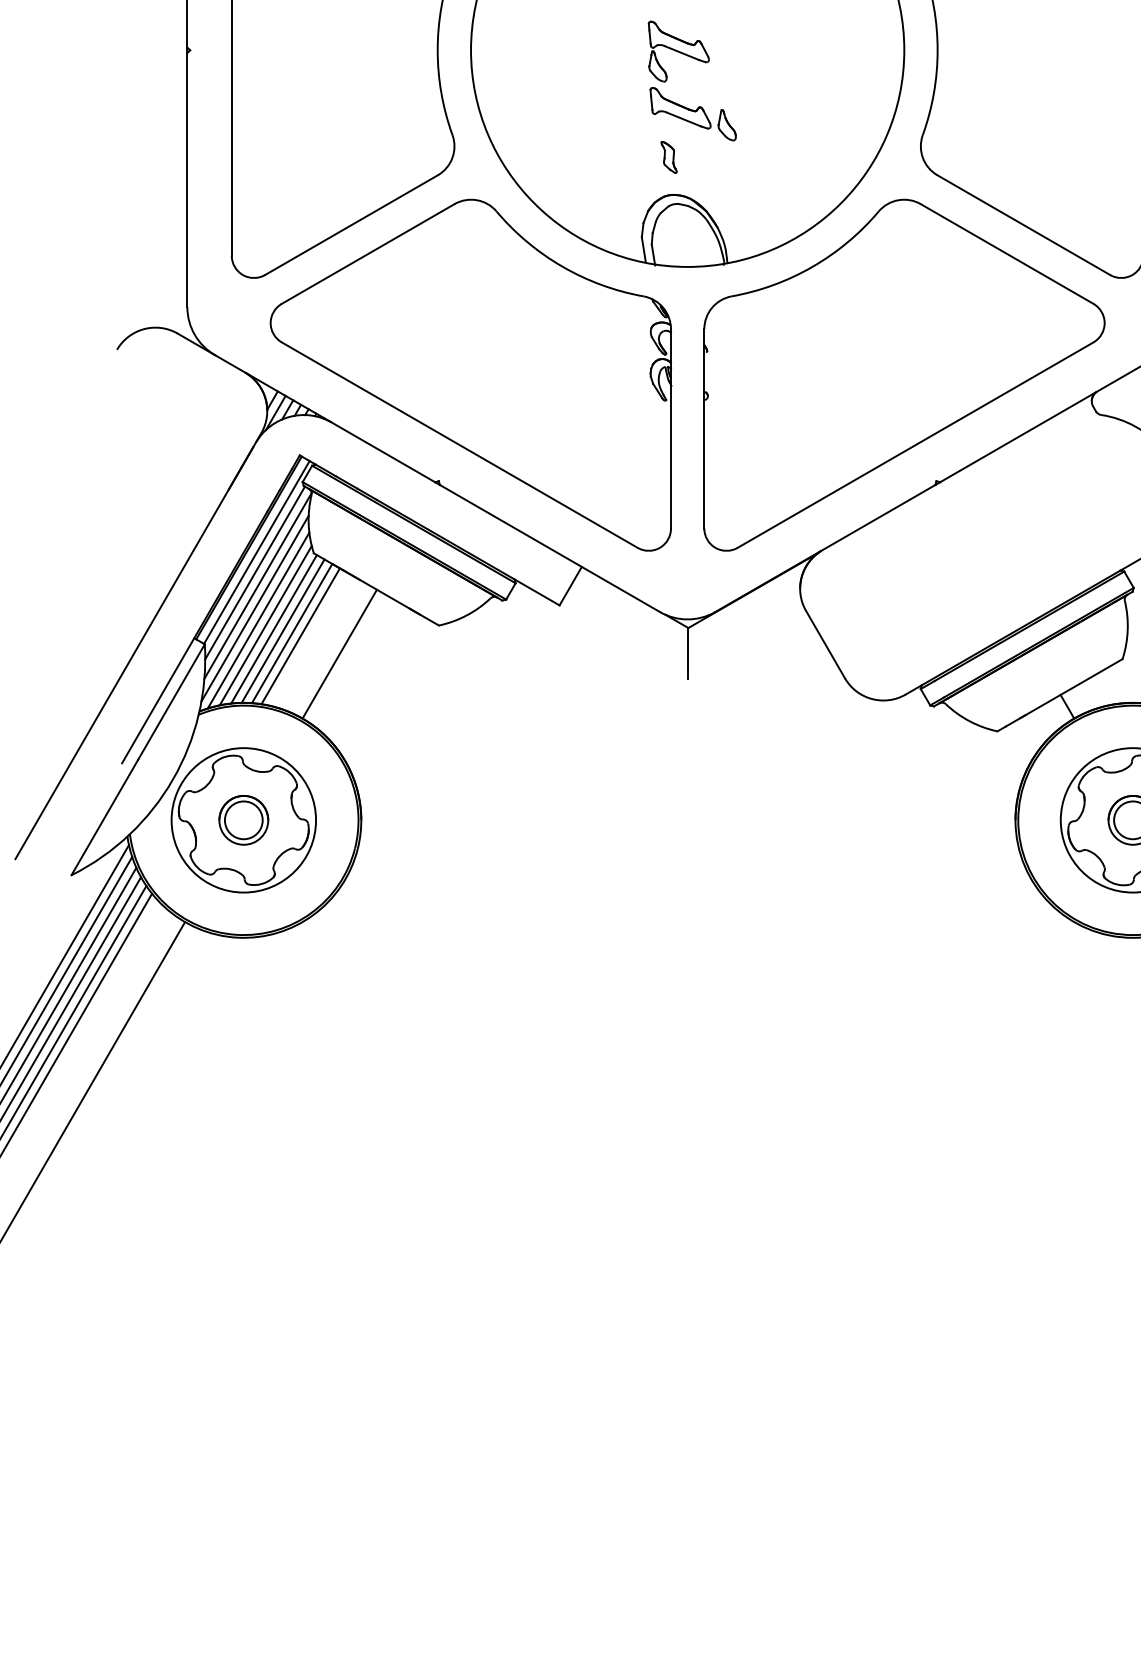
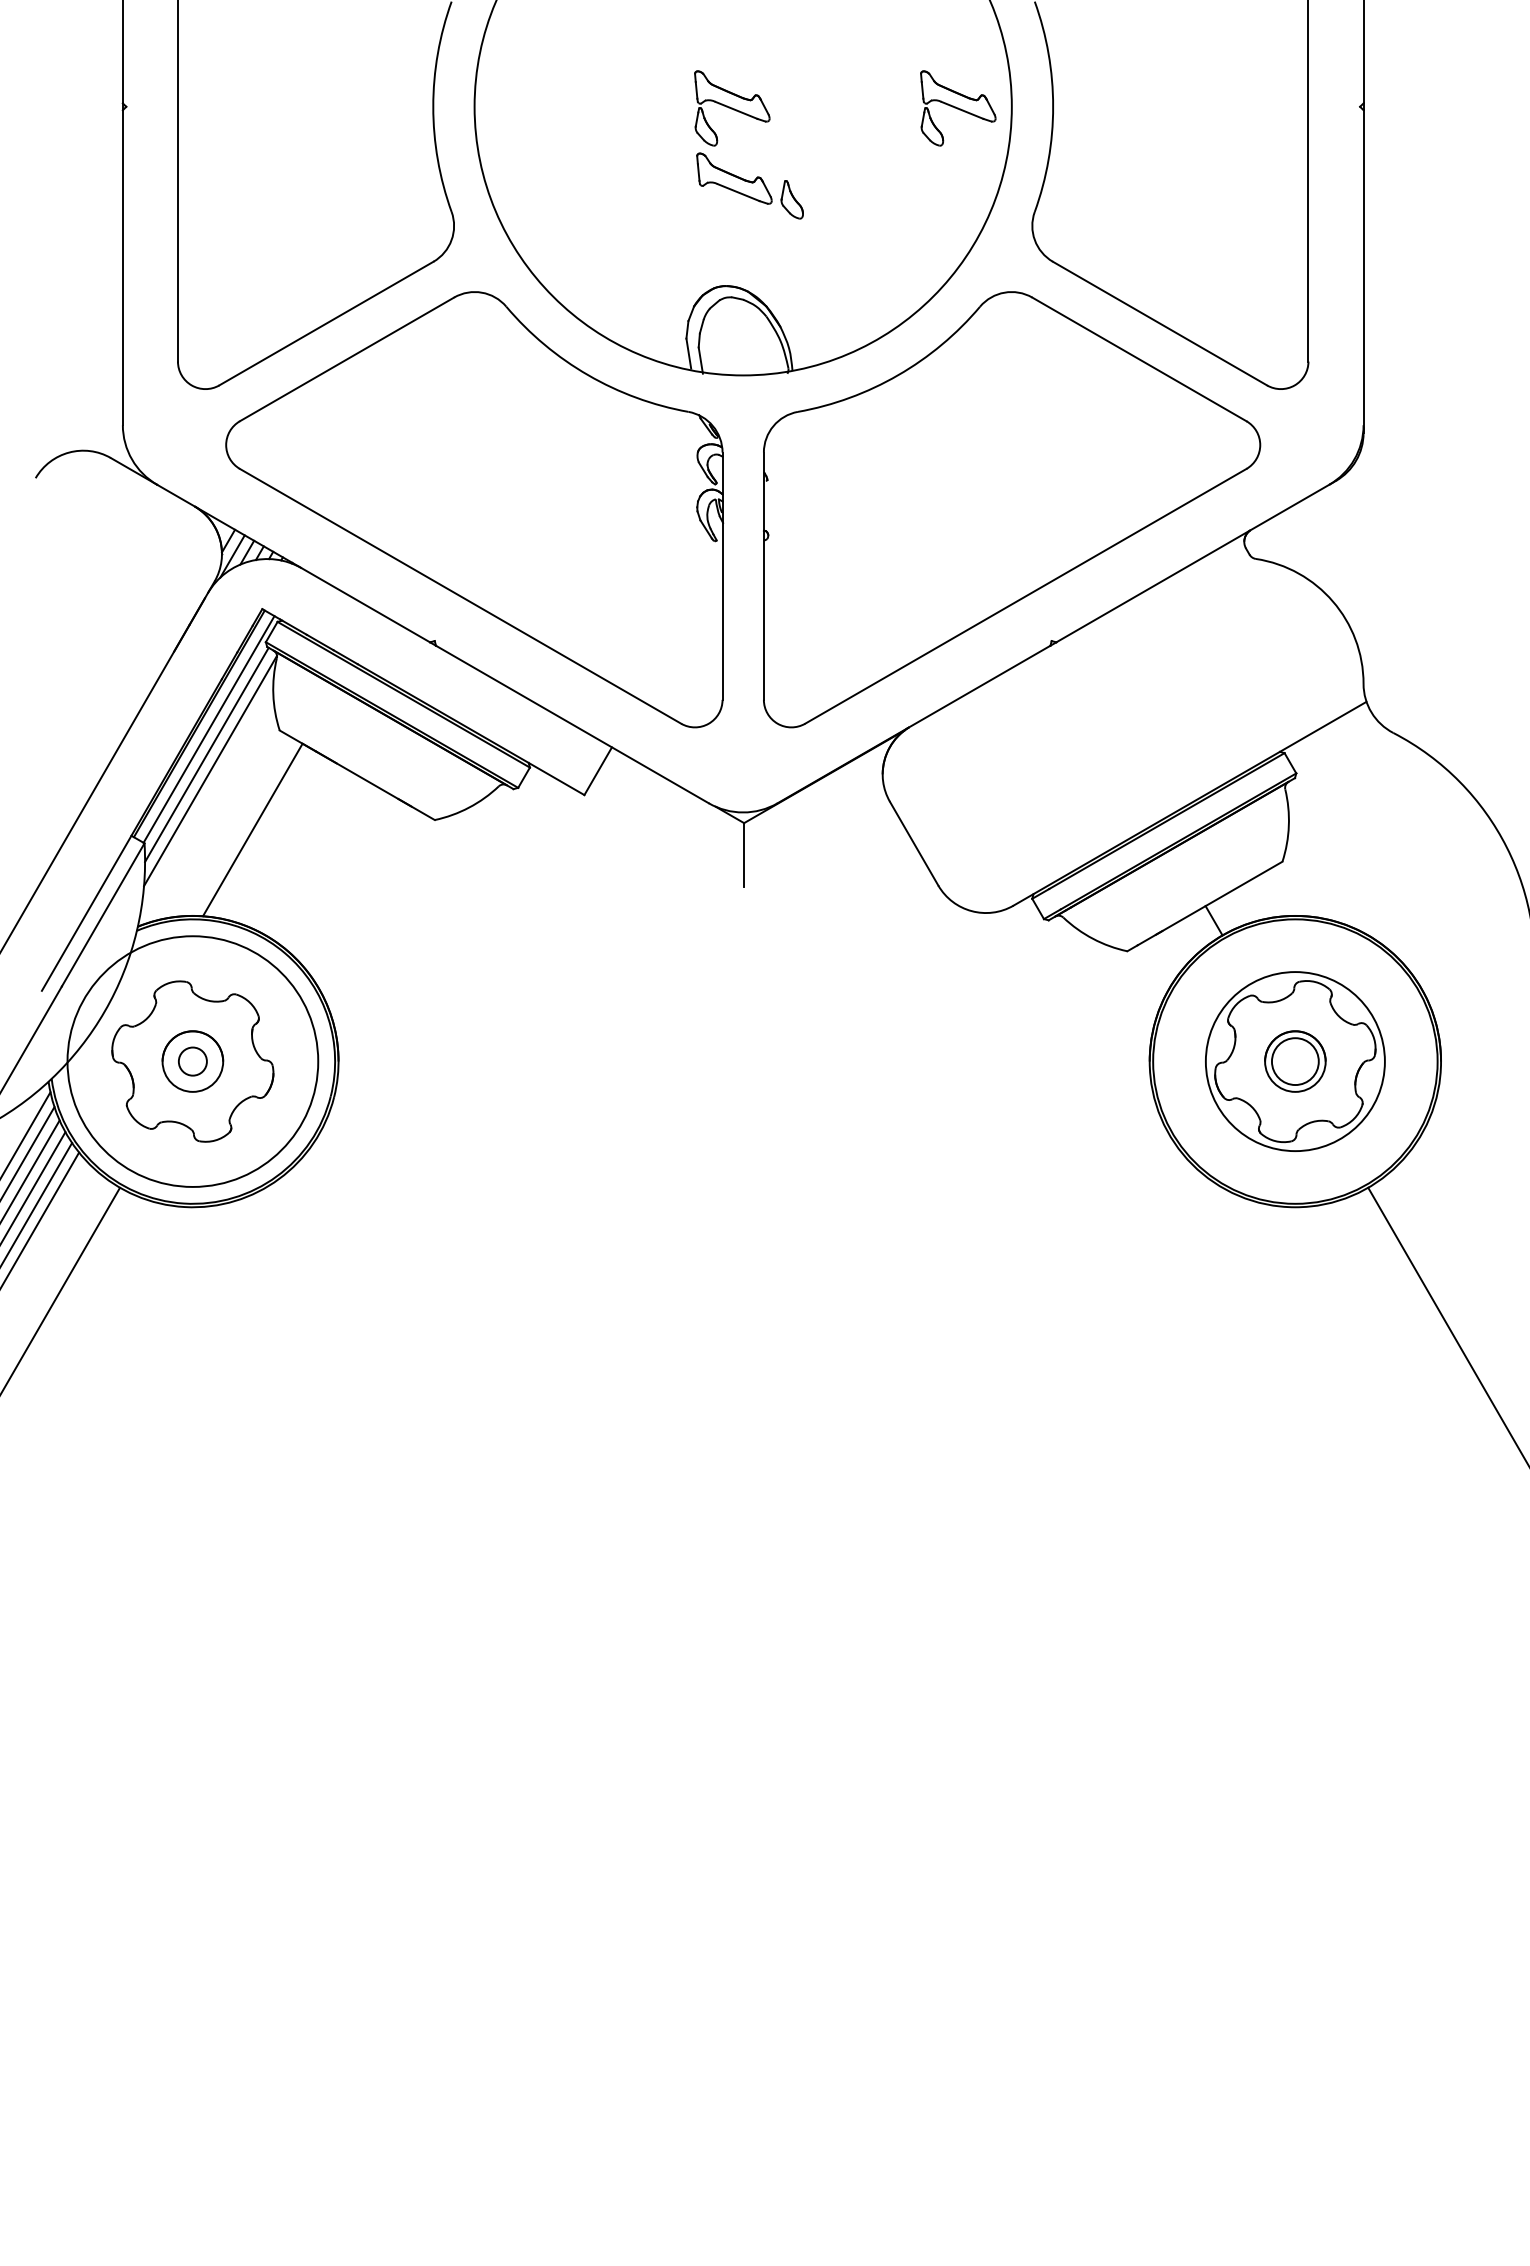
part: (861, 51) -> (958, 108), added
part: (668, 157) -> (719, 239), removed
line: (254, 608) -> (206, 798), removed
line: (258, 620) -> (211, 813), removed
line: (266, 625) -> (220, 820), removed
line: (274, 629) -> (230, 824), removed
line: (283, 630) -> (241, 826), removed
line: (300, 636) -> (263, 833), removed
line: (339, 654) -> (311, 855), removed
circle: (243, 820) -> (192, 1061), size x0.6
circle: (243, 820) -> (192, 1061), size x1.4

